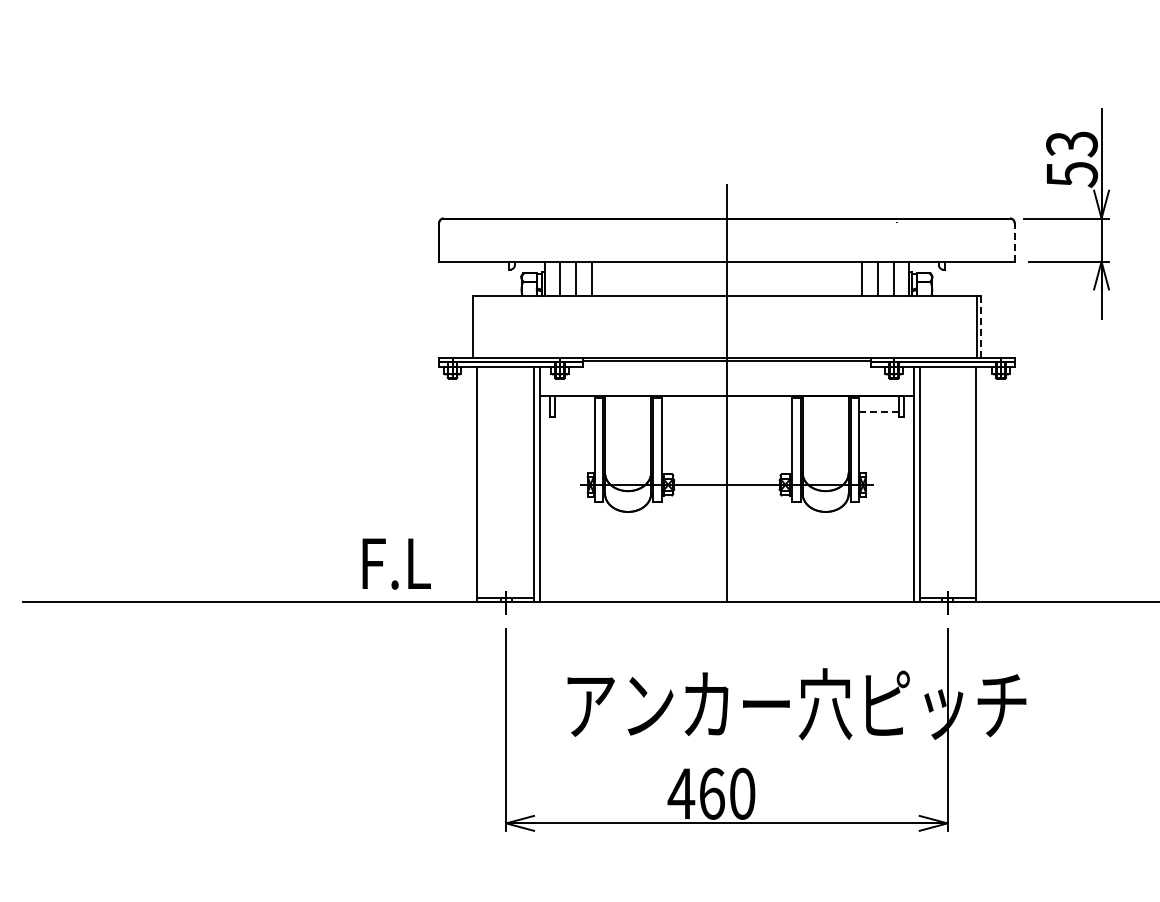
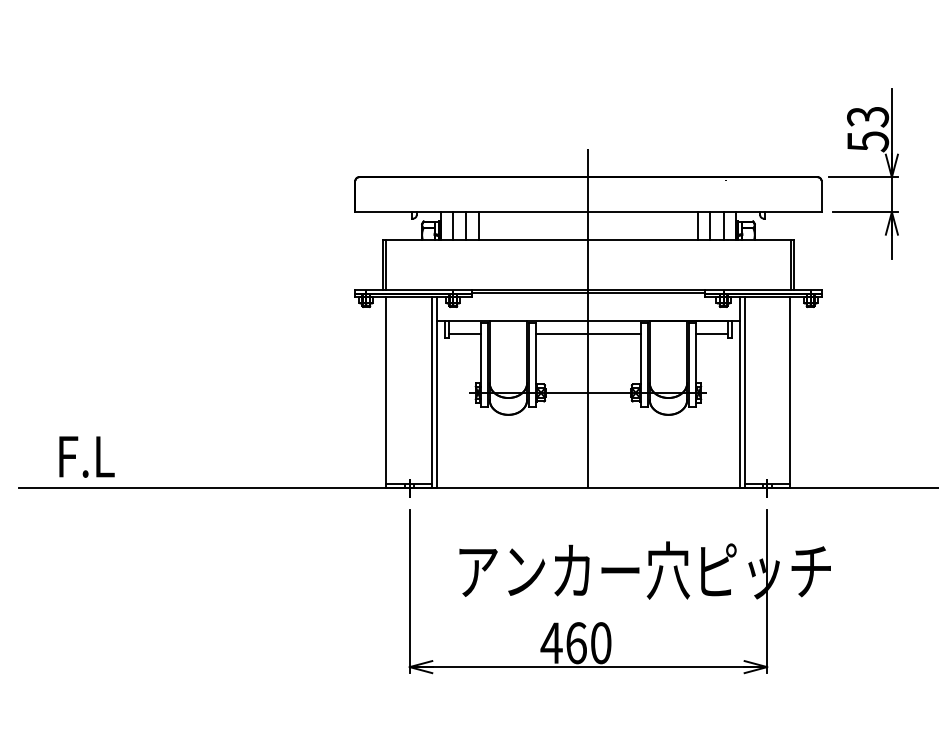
line: (1014, 242) -> (821, 196), dashed -> solid
line: (476, 326) -> (385, 264), added
line: (981, 327) -> (794, 265), dashed -> solid
line: (574, 411) -> (465, 333), added
line: (726, 411) -> (588, 333), added
line: (878, 411) -> (711, 333), dashed -> solid
text: (396, 563) -> (86, 456), moved

